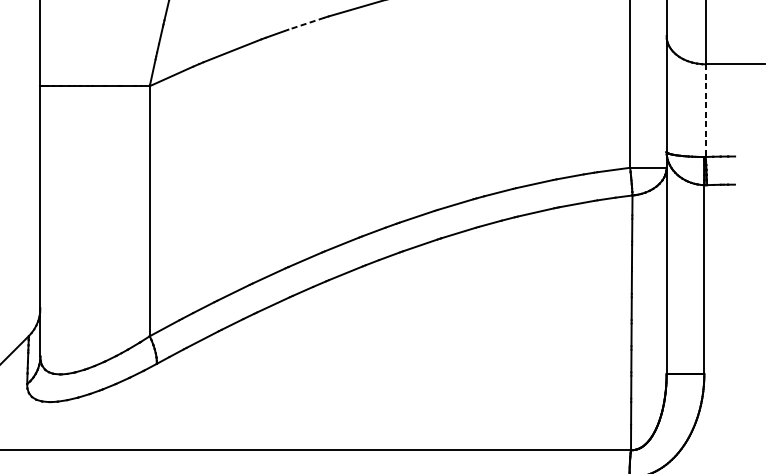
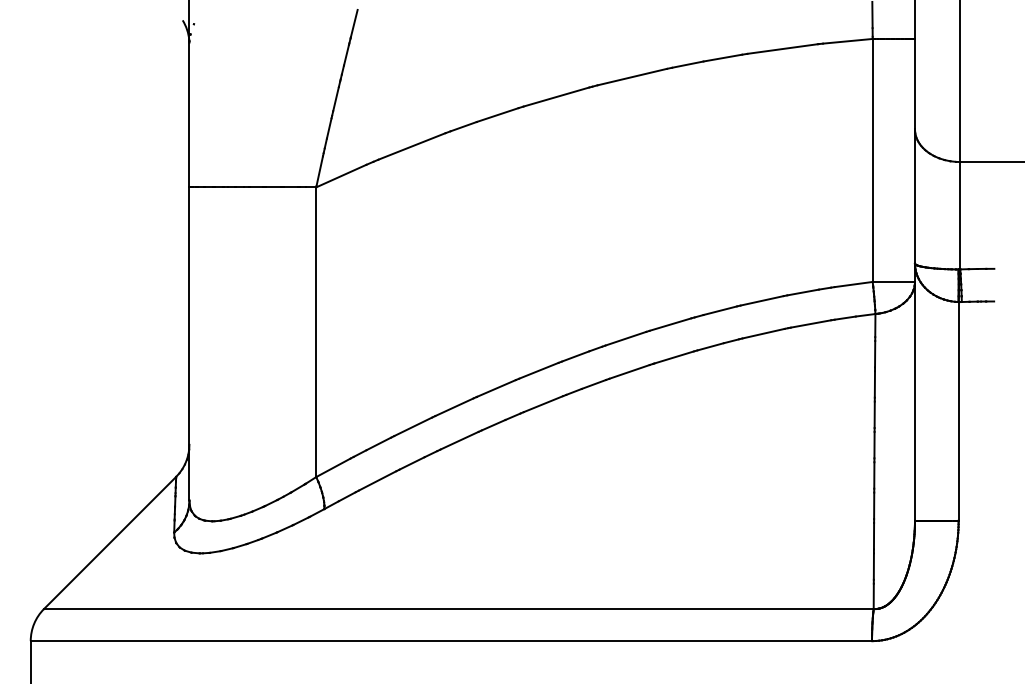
line: (306, 24) -> (497, 115), dashed -> solid
line: (705, 110) -> (960, 215), dashed -> solid

